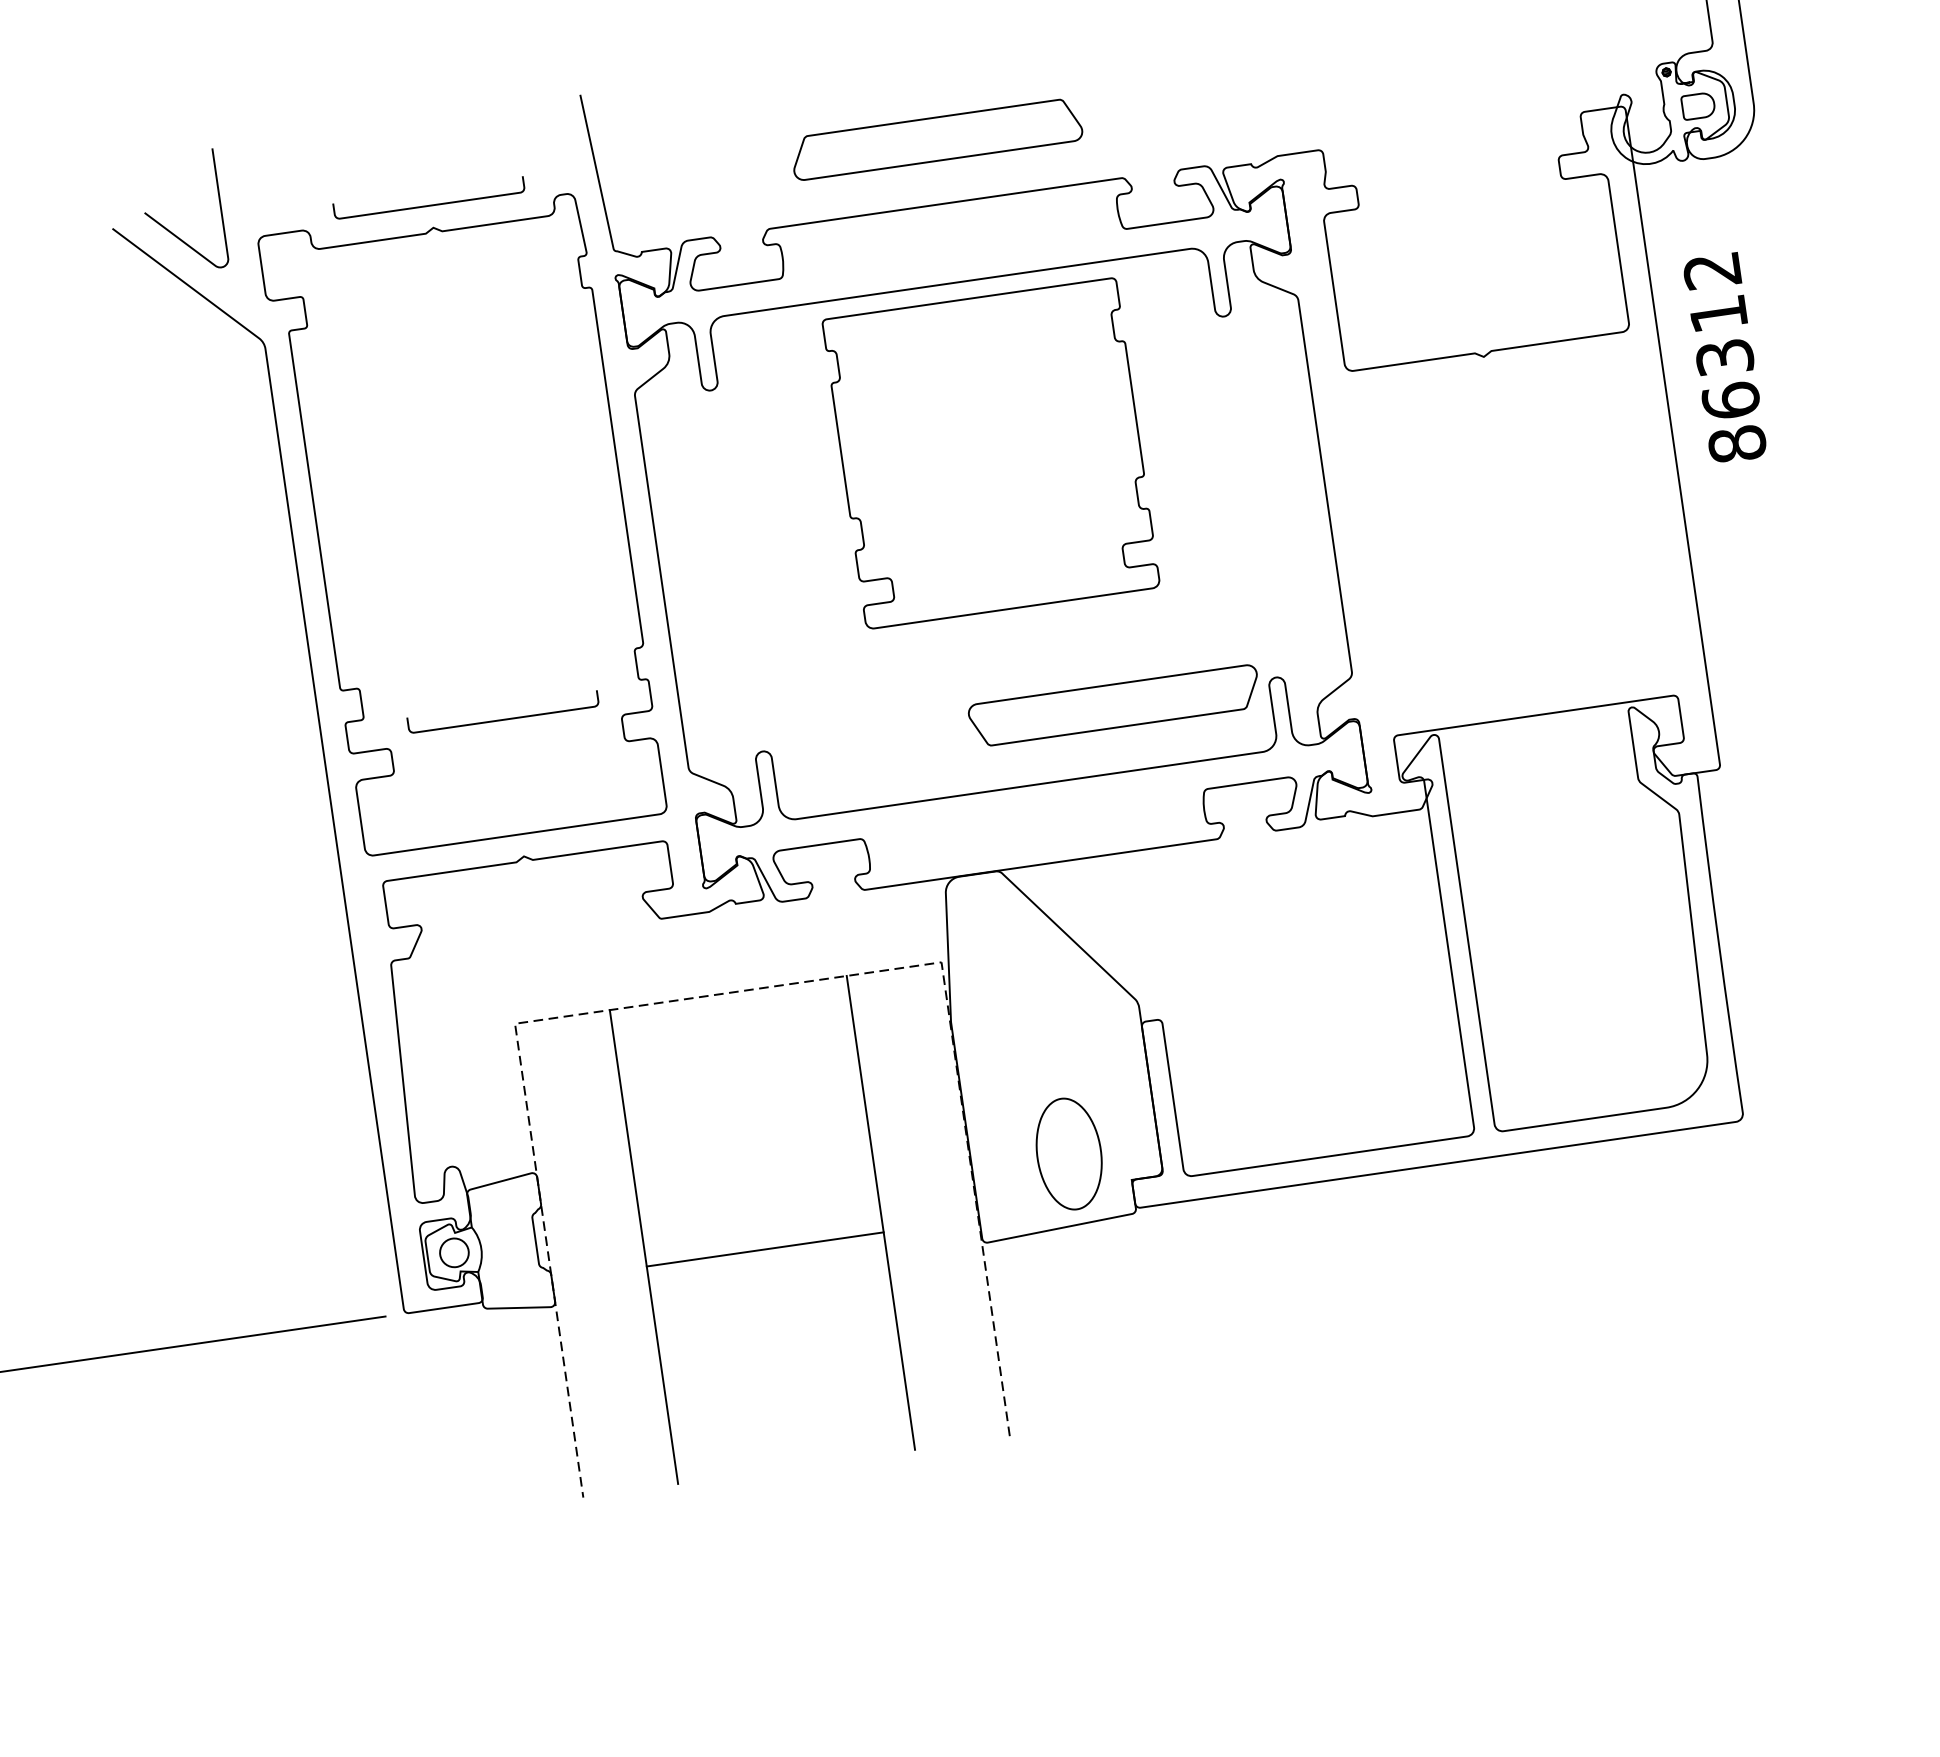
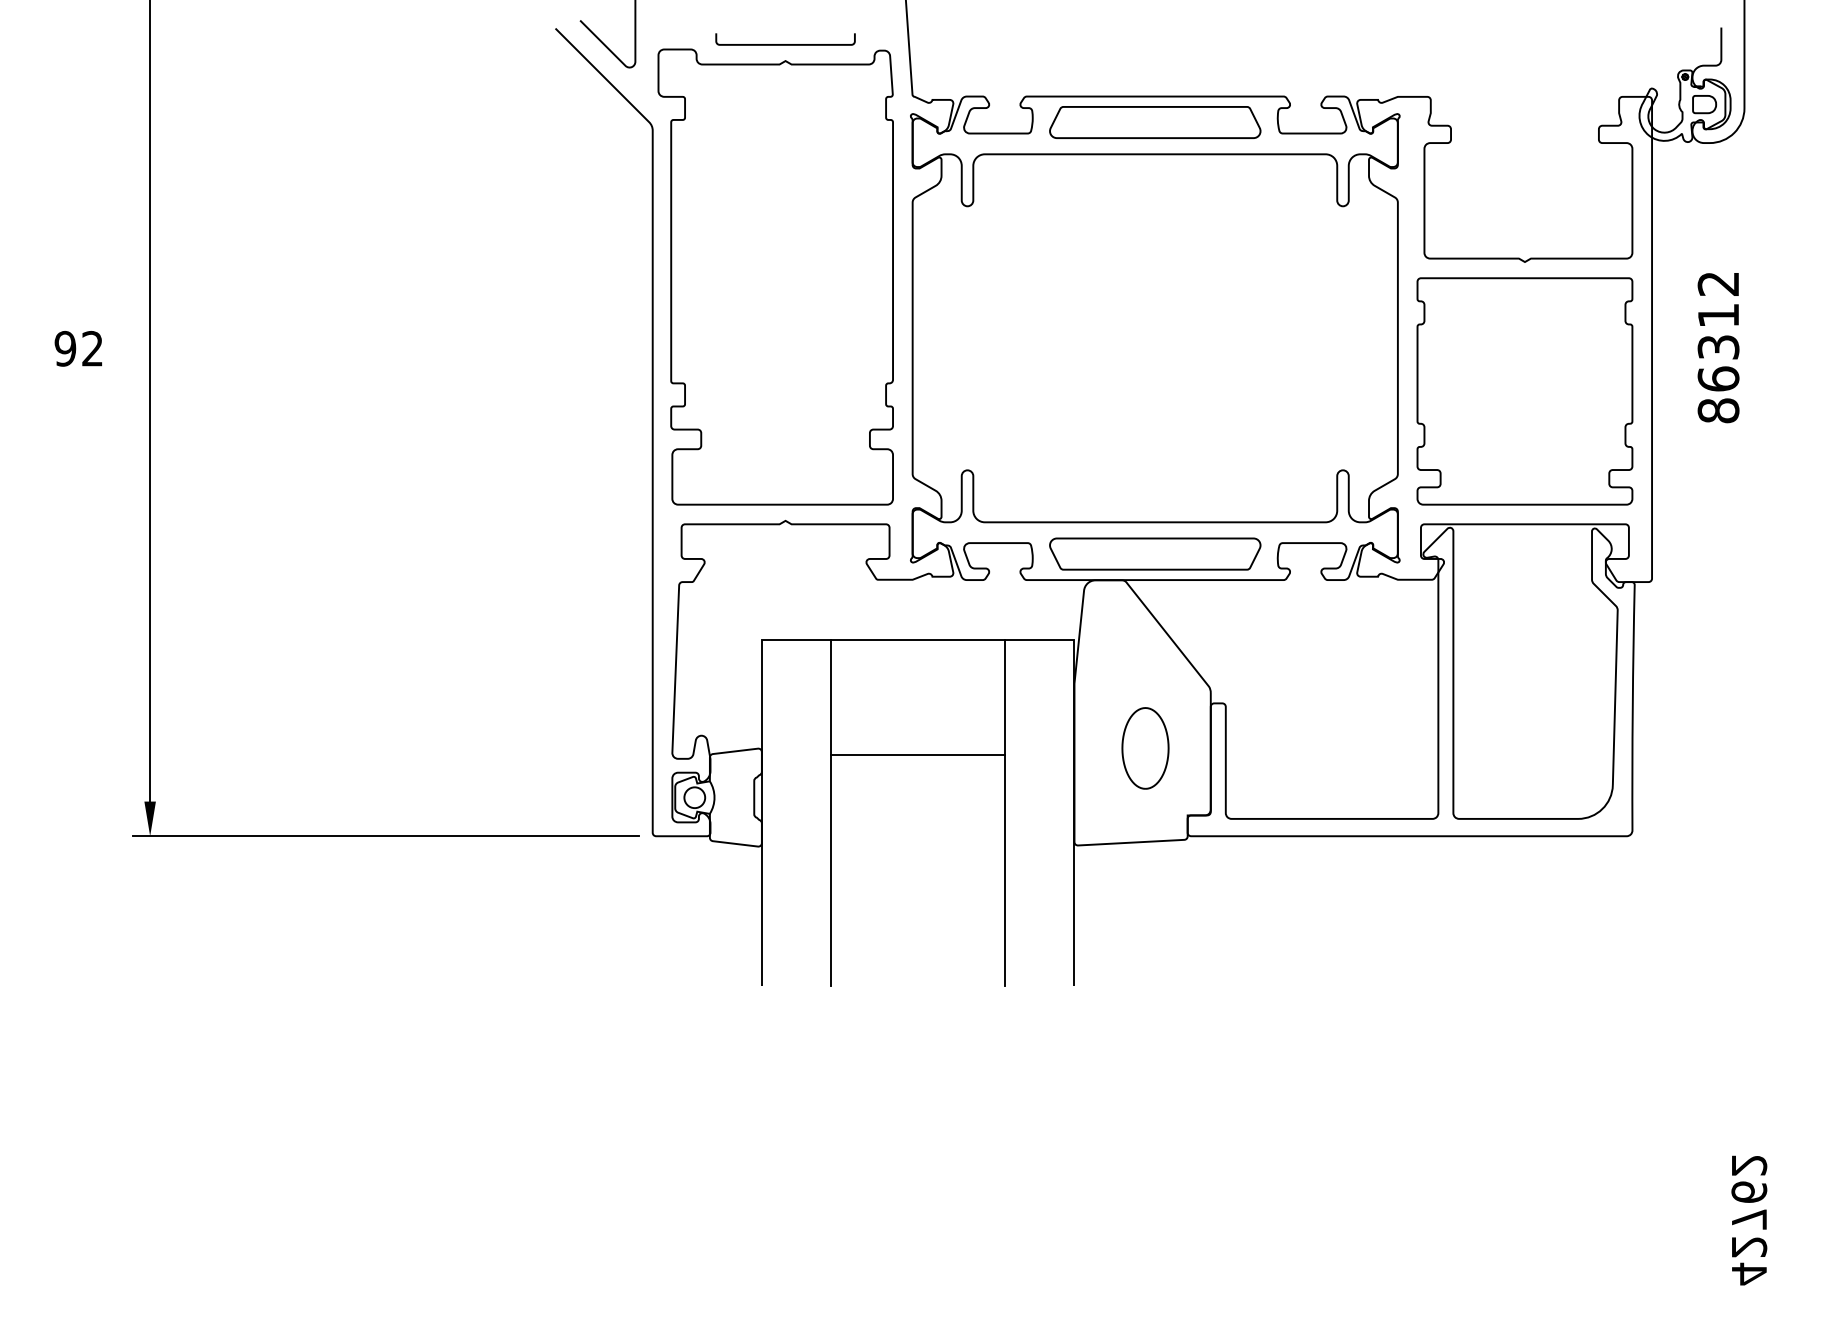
part: (936, 139) -> (1155, 122), moved
text: (1724, 359) -> (1718, 348), moved
part: (990, 453) -> (1524, 391), moved
part: (1114, 705) -> (1155, 553), moved
curve: (504, 719) -> (785, 420), removed
line: (727, 992) -> (917, 639), dashed -> solid
part: (1069, 1154) -> (1145, 748), moved
line: (764, 1249) -> (917, 755), moved

